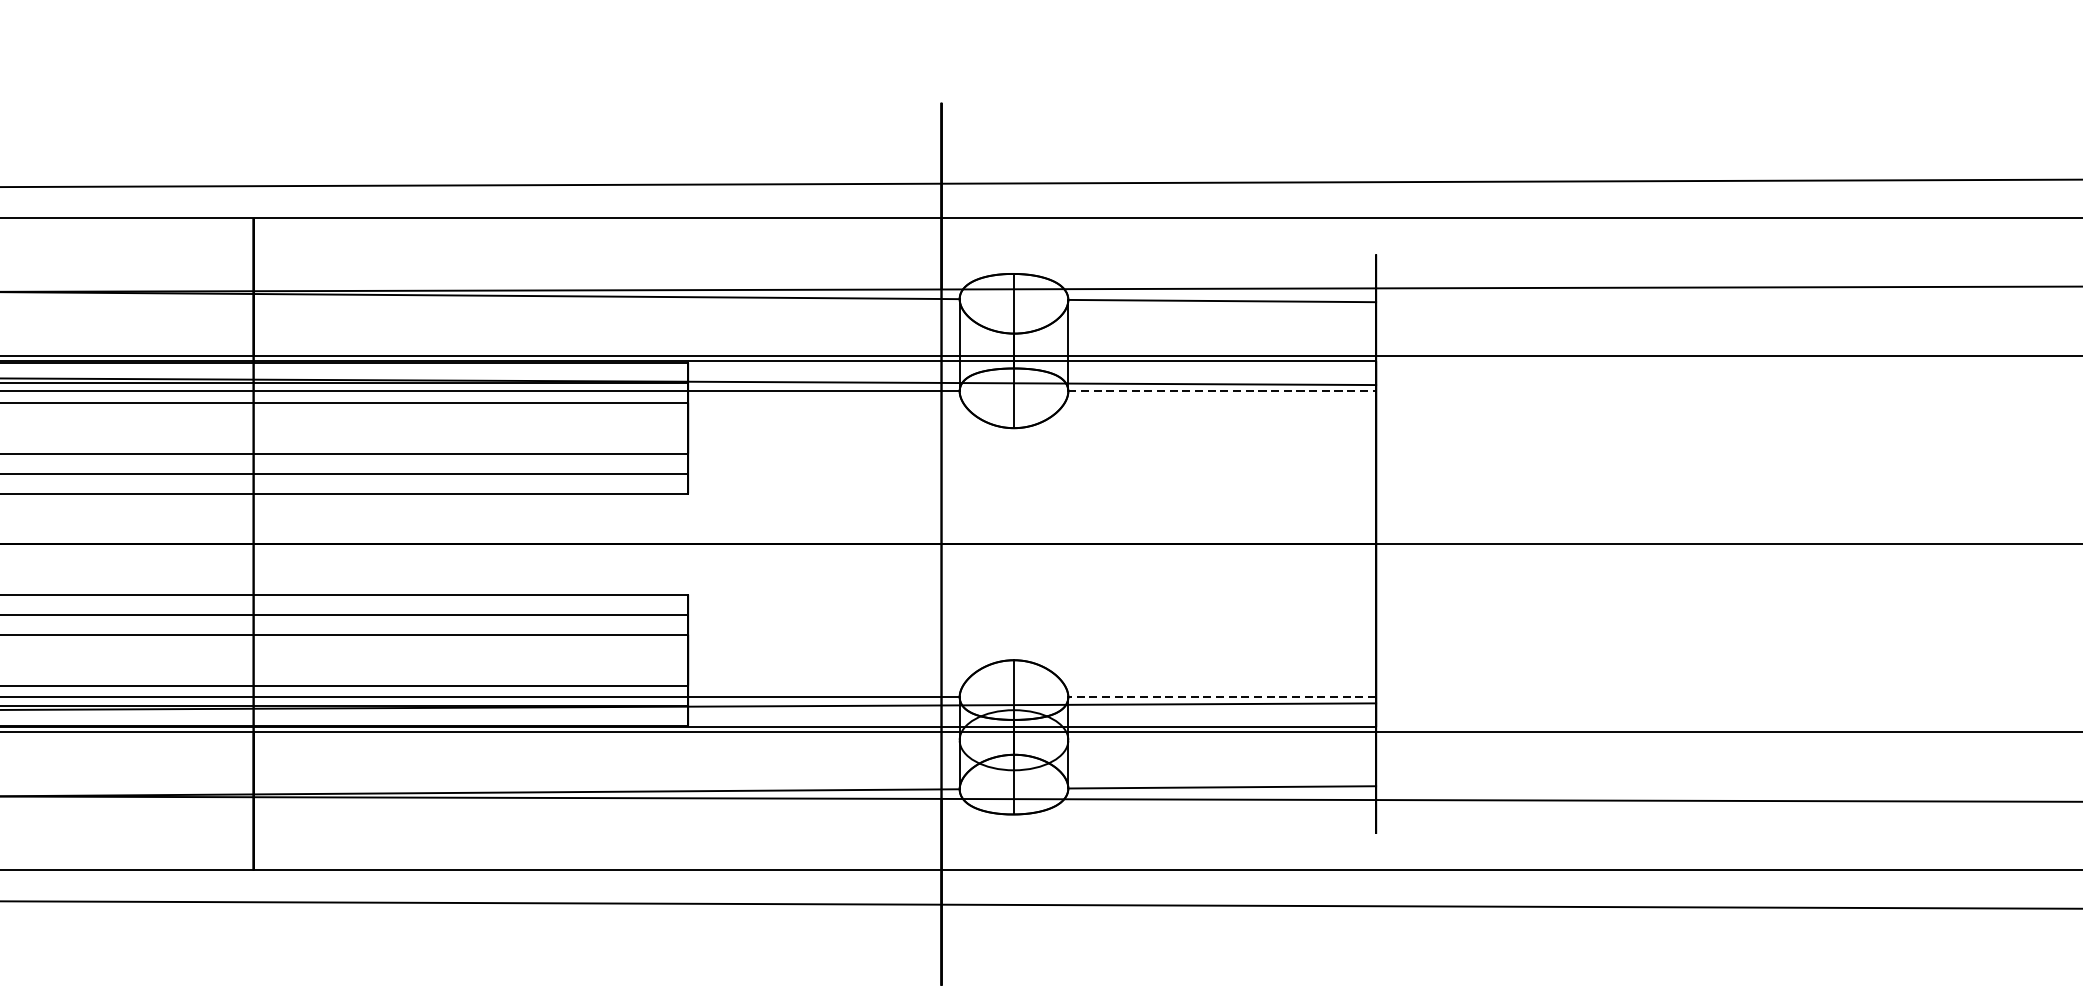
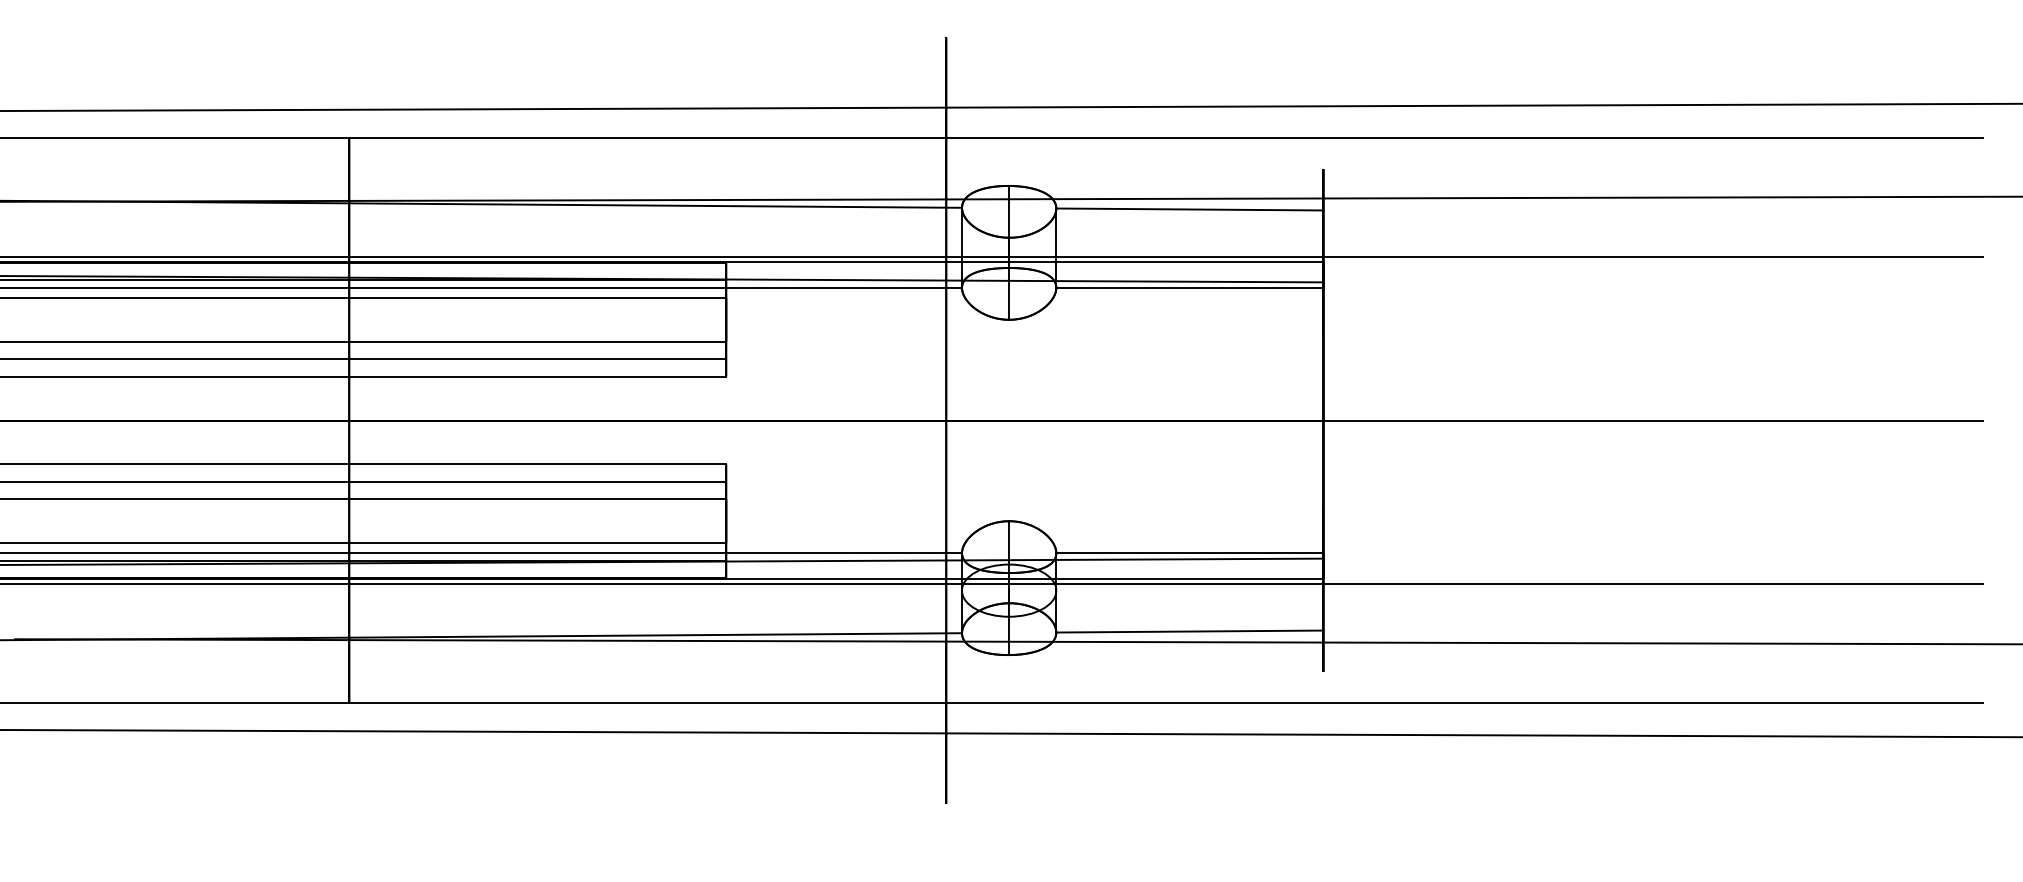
line: (1221, 390) -> (1189, 287), dashed -> solid
line: (1221, 697) -> (1189, 553), dashed -> solid

